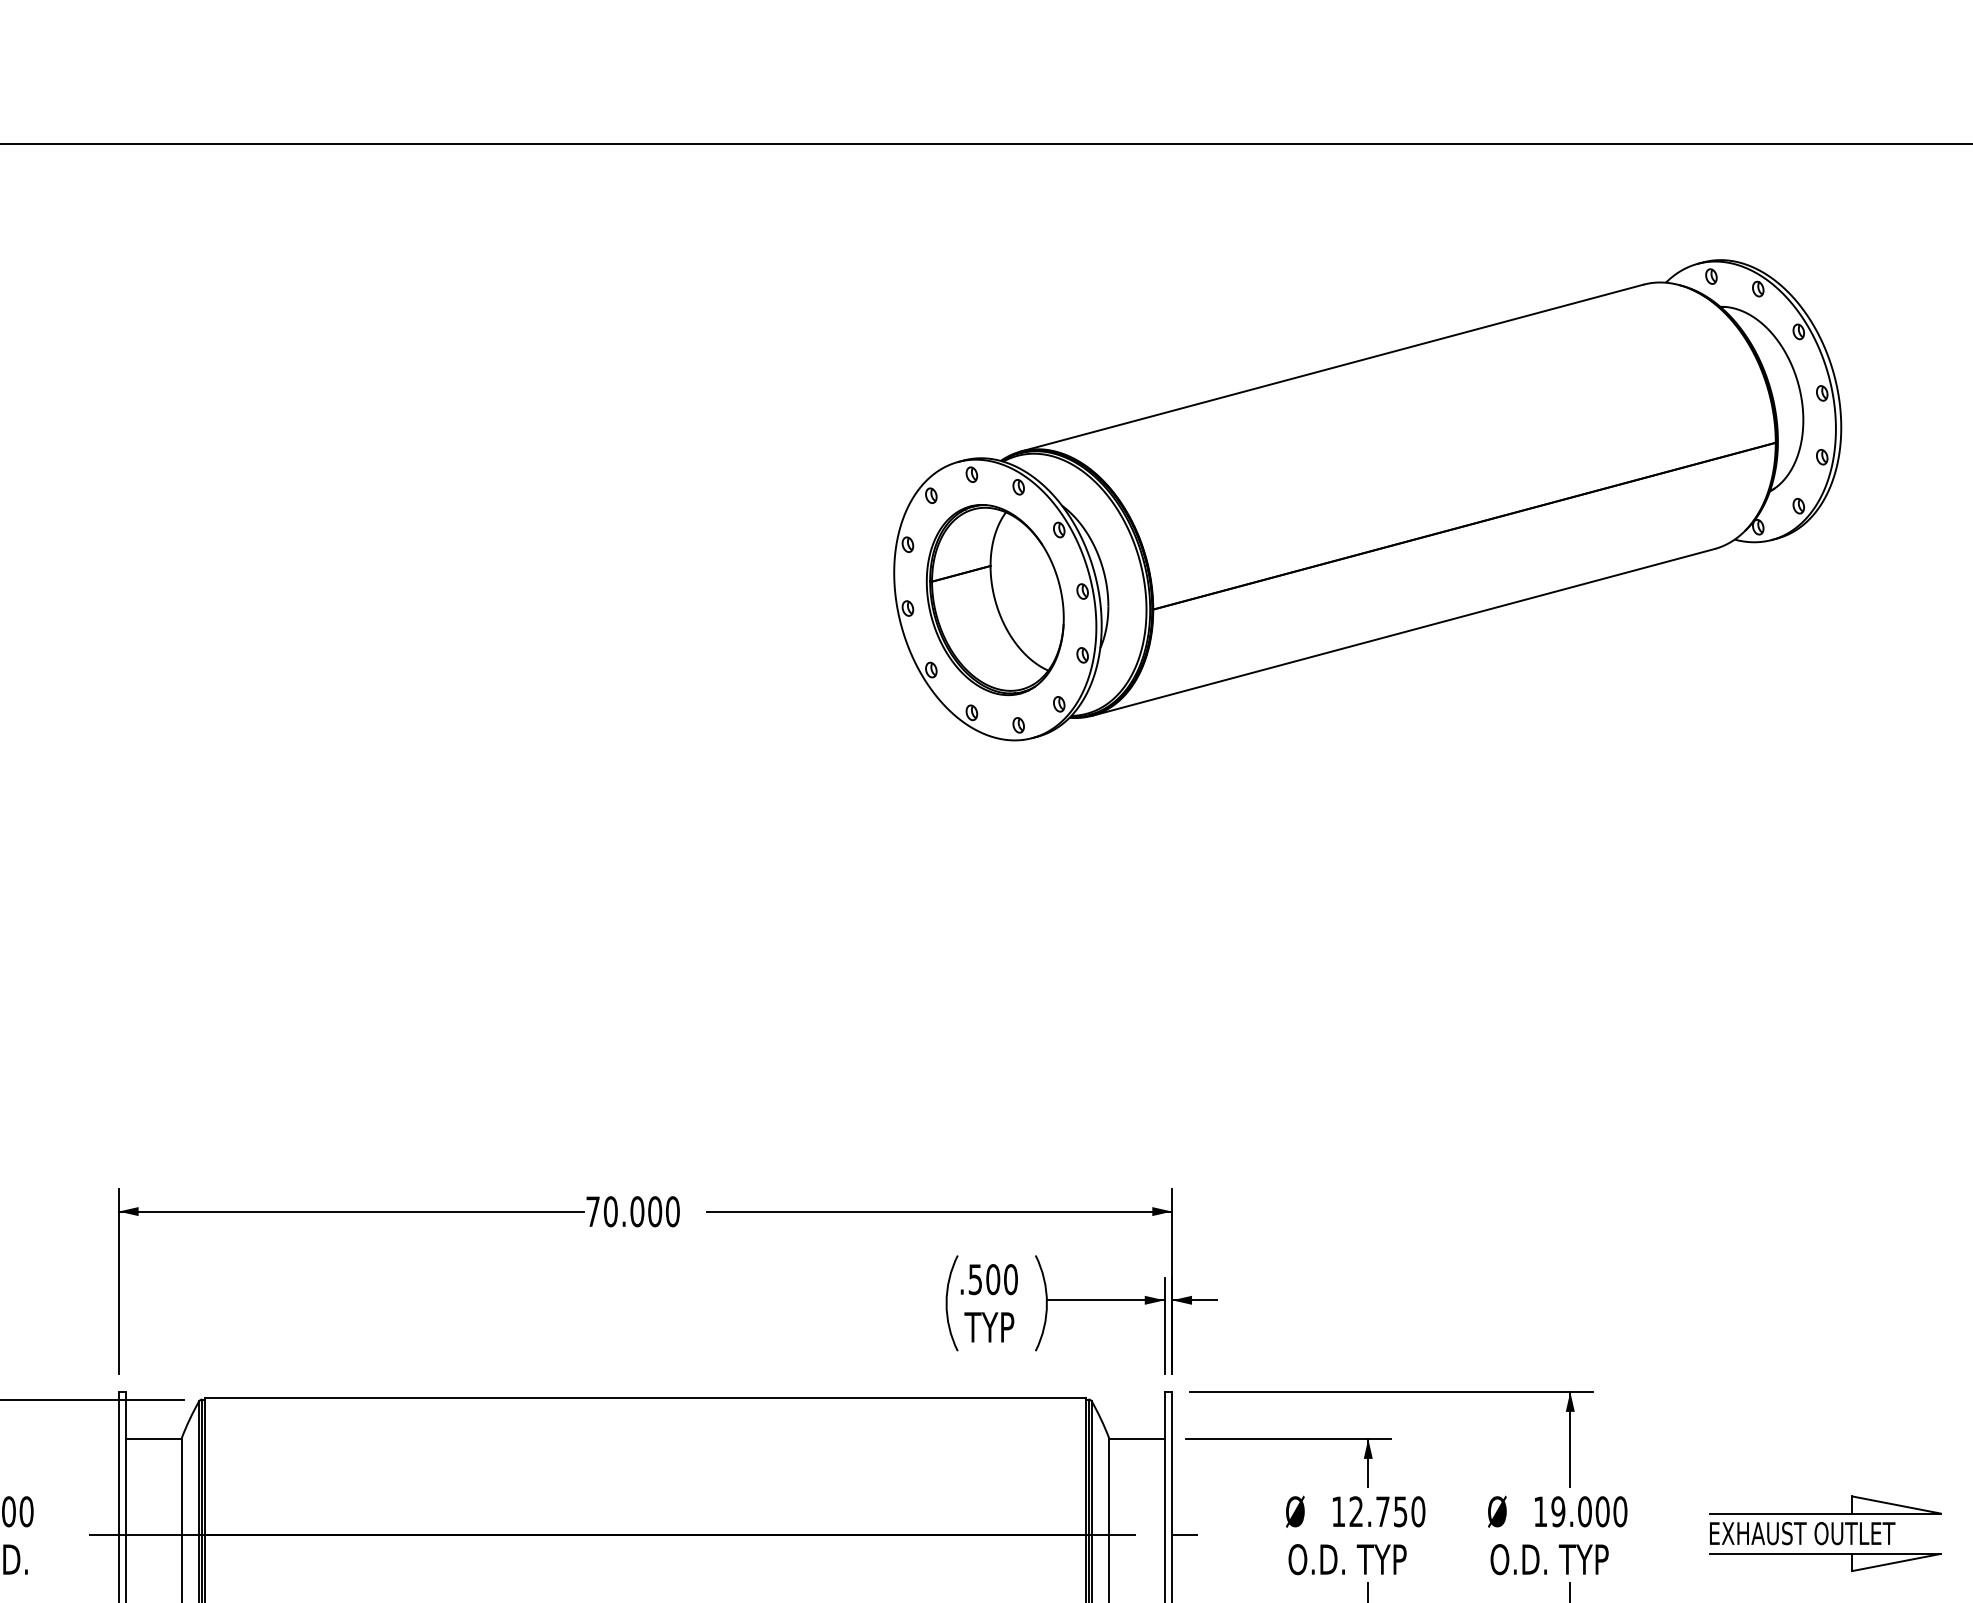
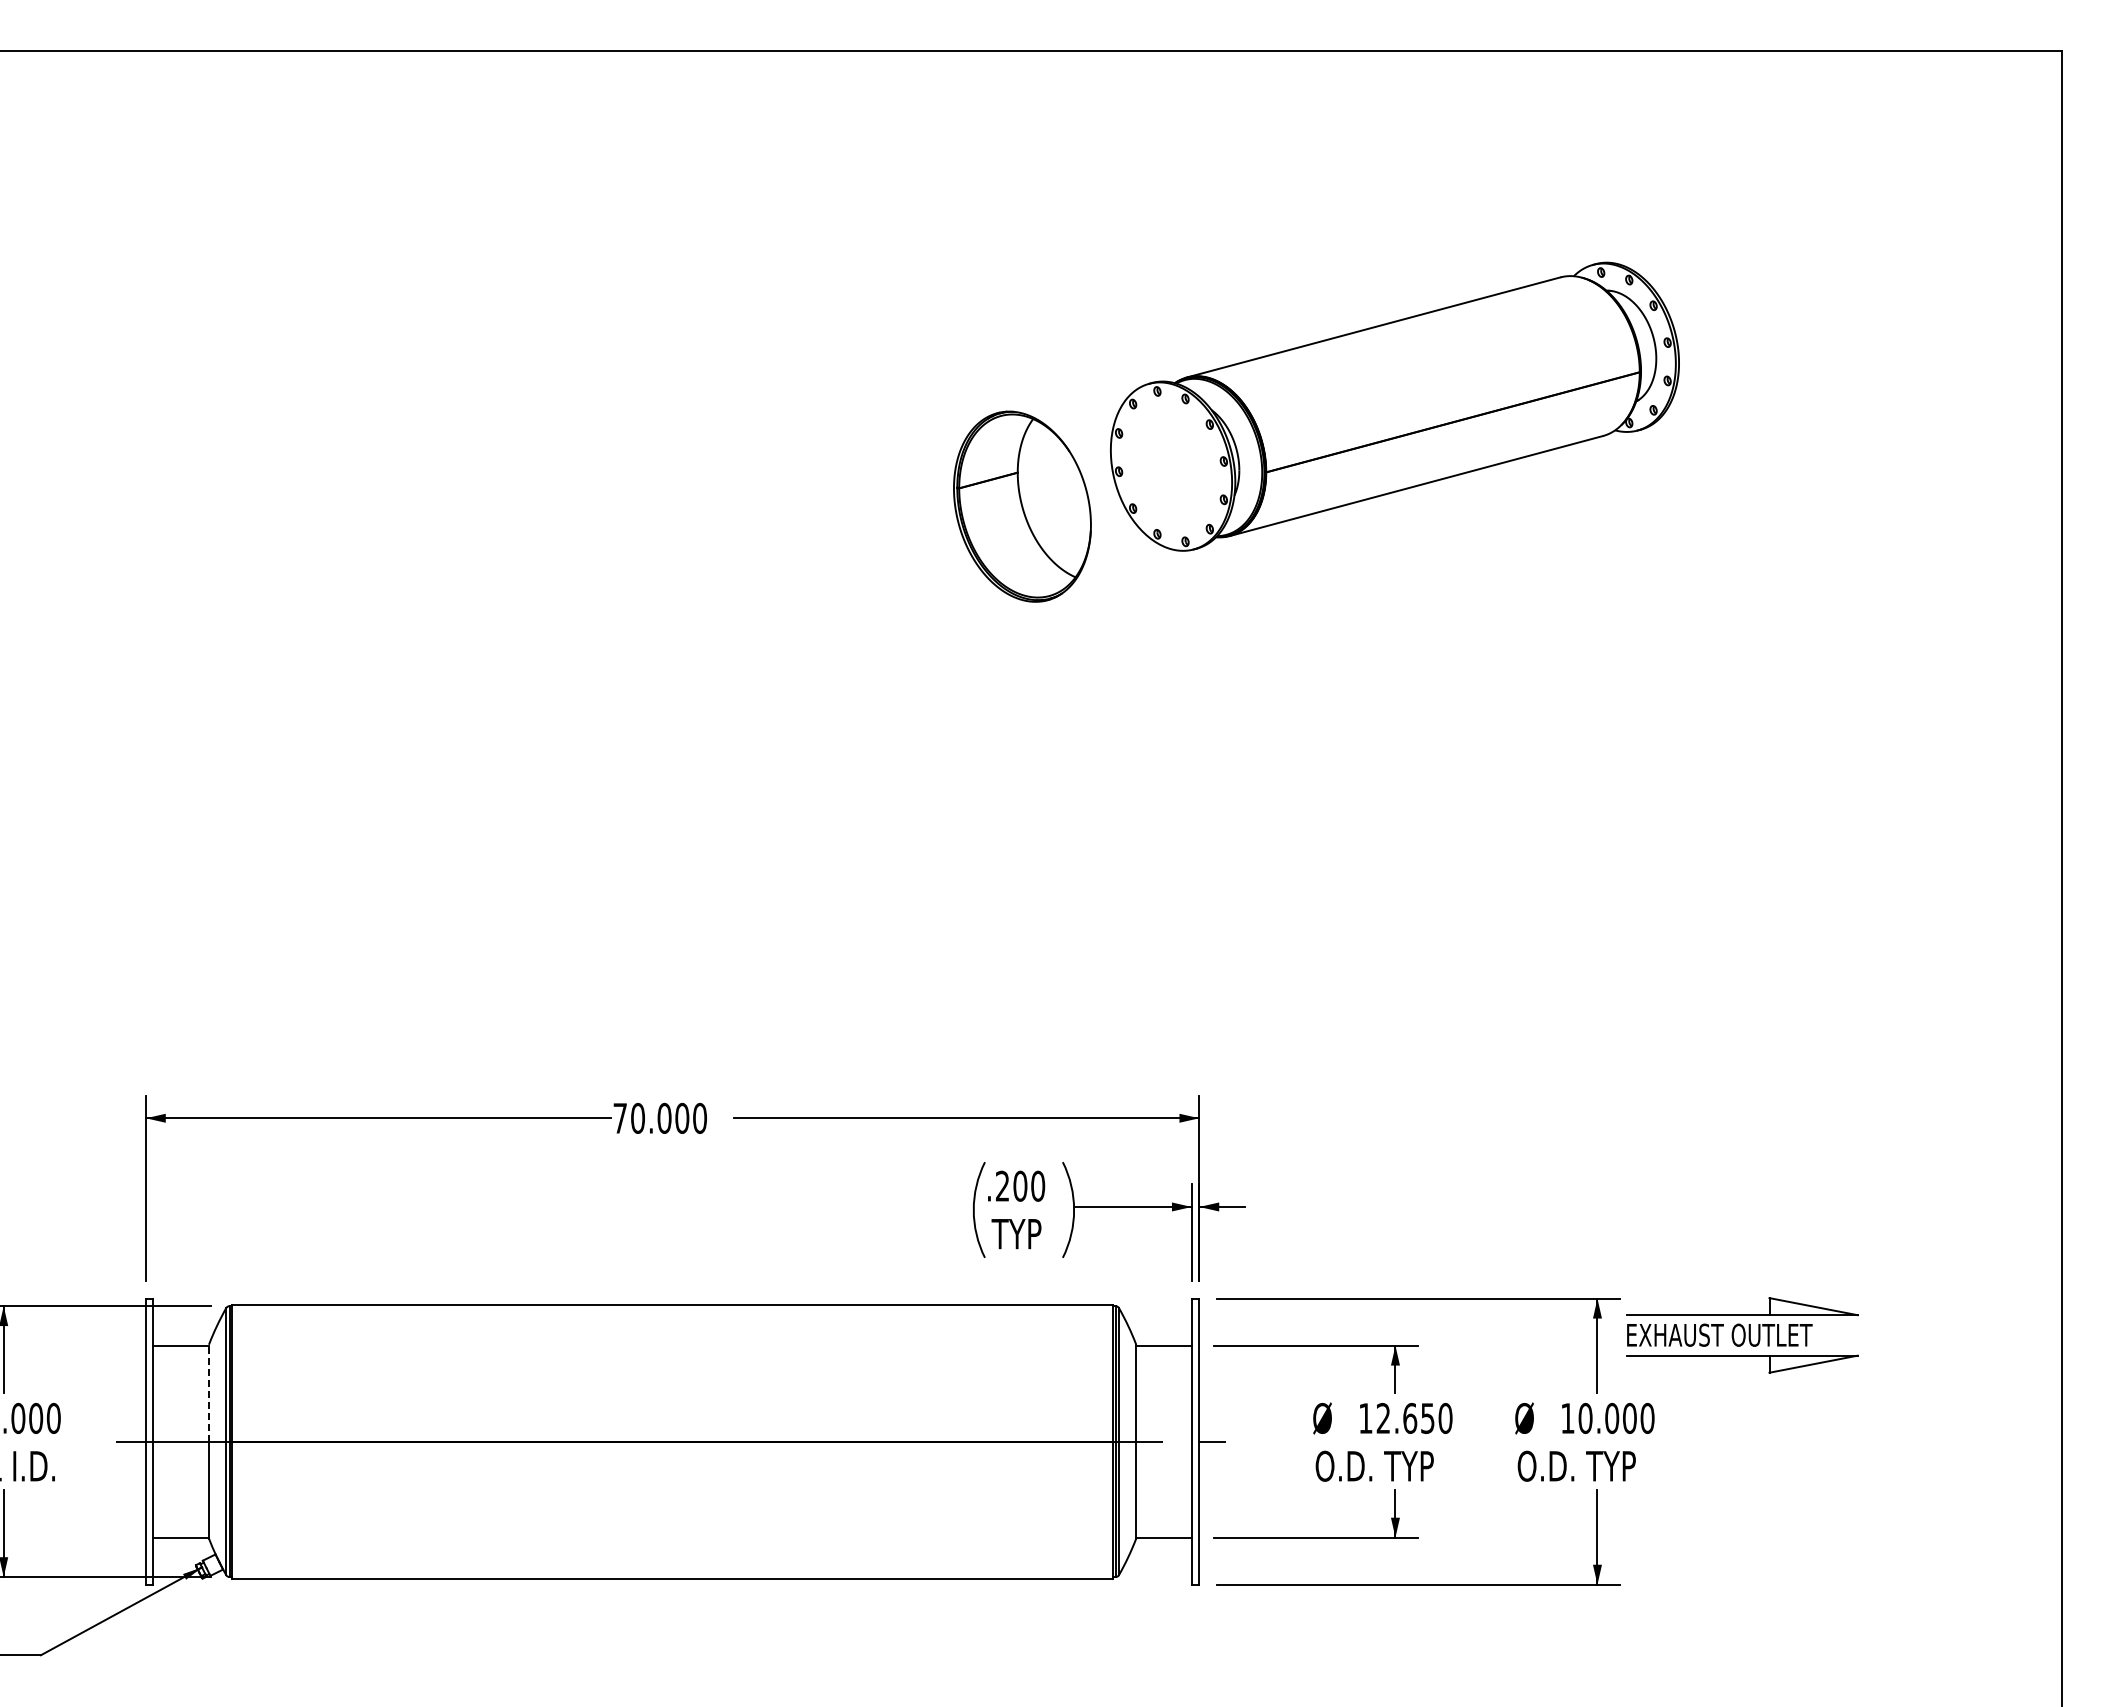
part: (1367, 499) -> (1394, 406), size x0.6
text: (975, 1278) -> (1002, 1185), .500 -> .200
line: (181, 1485) -> (208, 1392), solid -> dashed
text: (1383, 1510) -> (1410, 1417), 12.750 -> 12.650
text: (1558, 1511) -> (1585, 1418), 19.000 -> 10.000
part: (1825, 1533) -> (1742, 1335), moved

